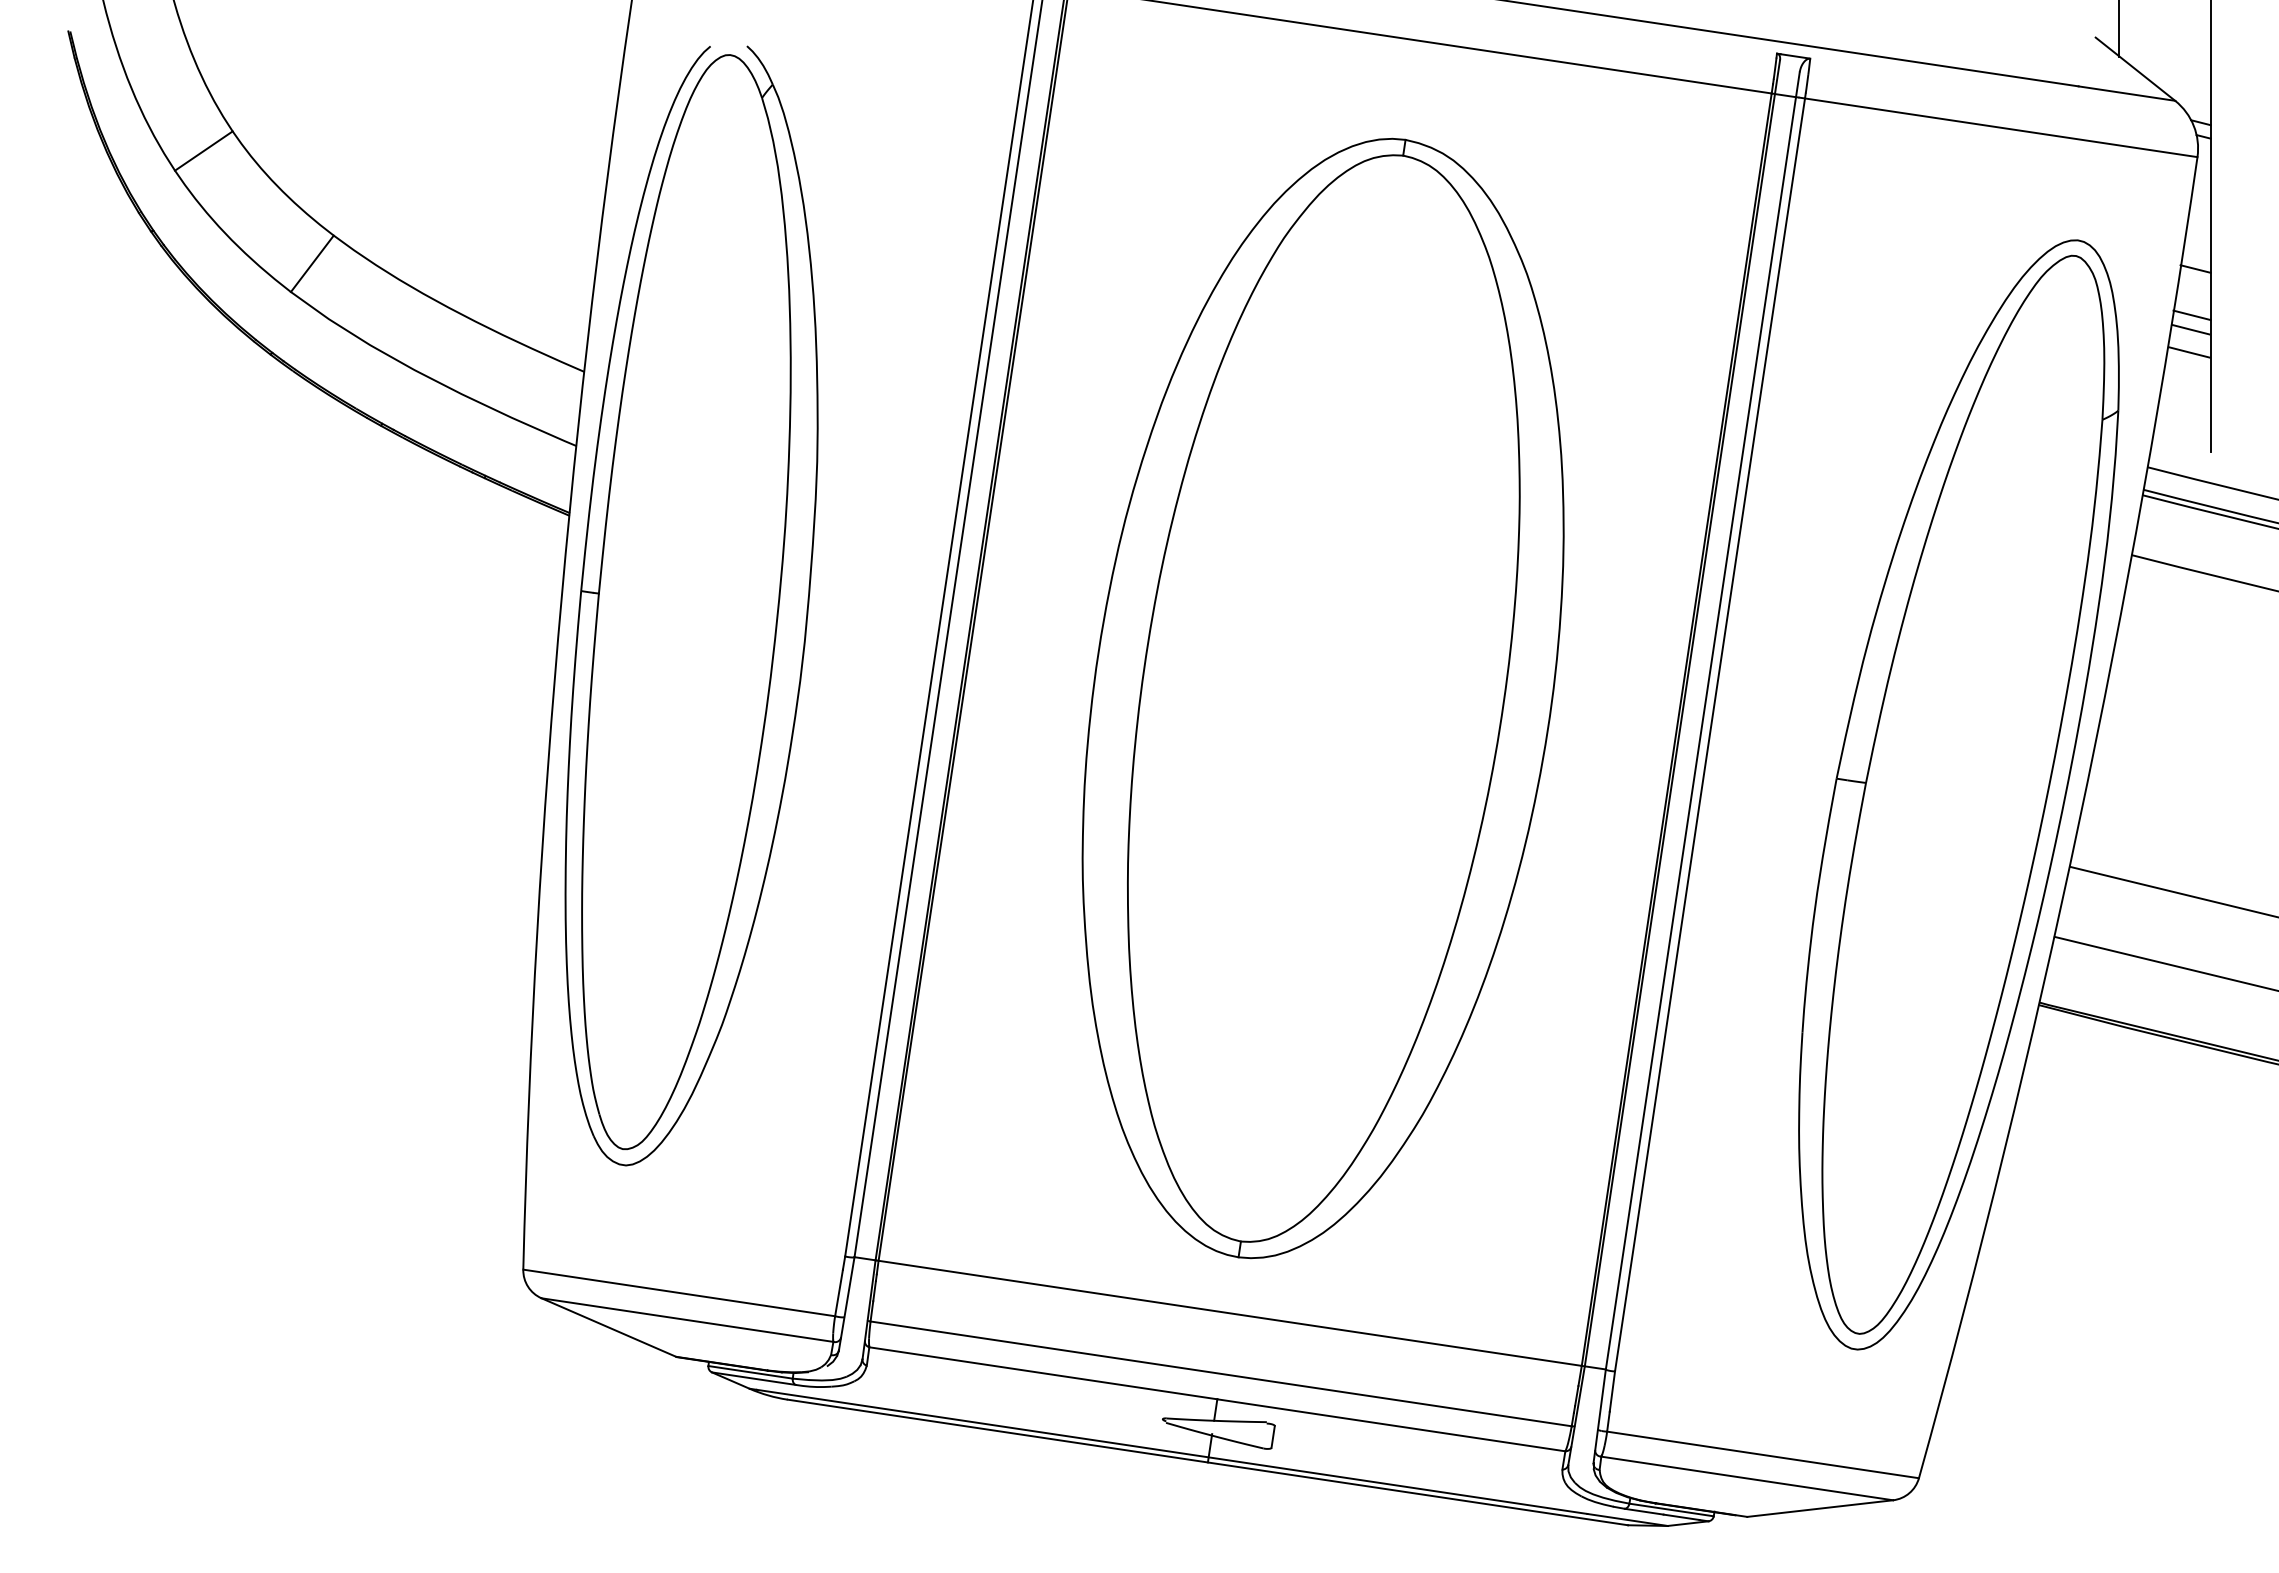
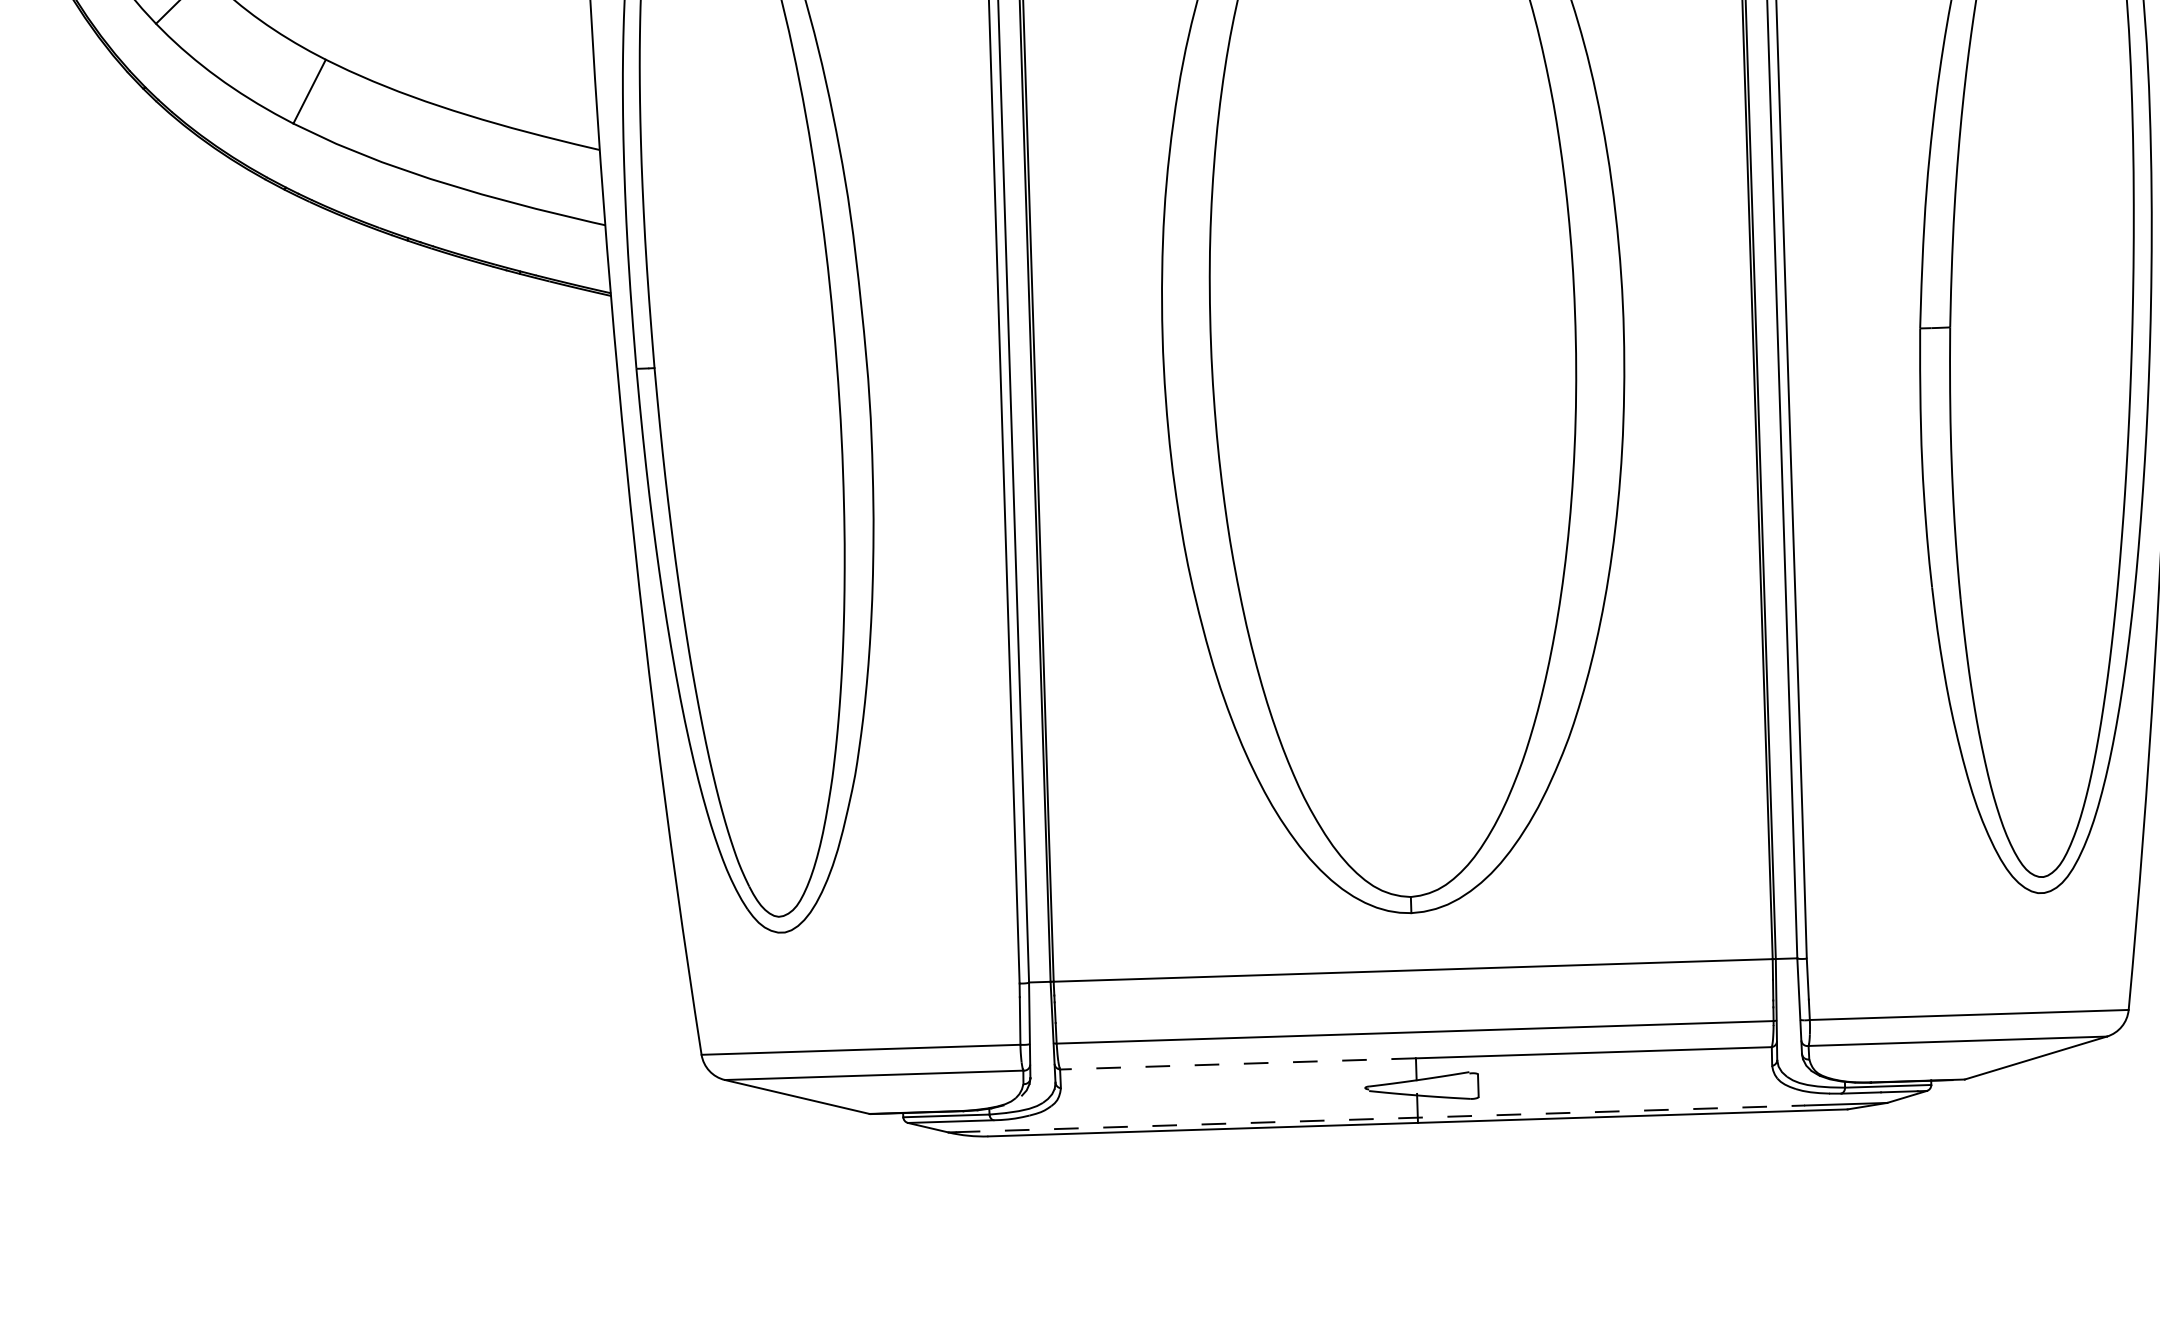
line: (1043, 1373) -> (1238, 1064), solid -> dashed
line: (1172, 1451) -> (1380, 1118), solid -> dashed

